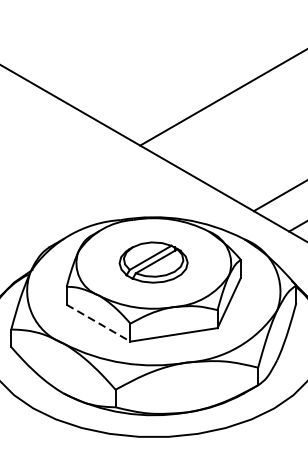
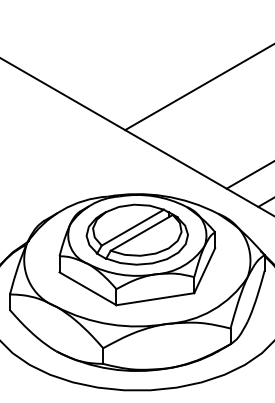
part: (152, 262) -> (136, 234), size x1.67
line: (99, 322) -> (88, 288), dashed -> solid

